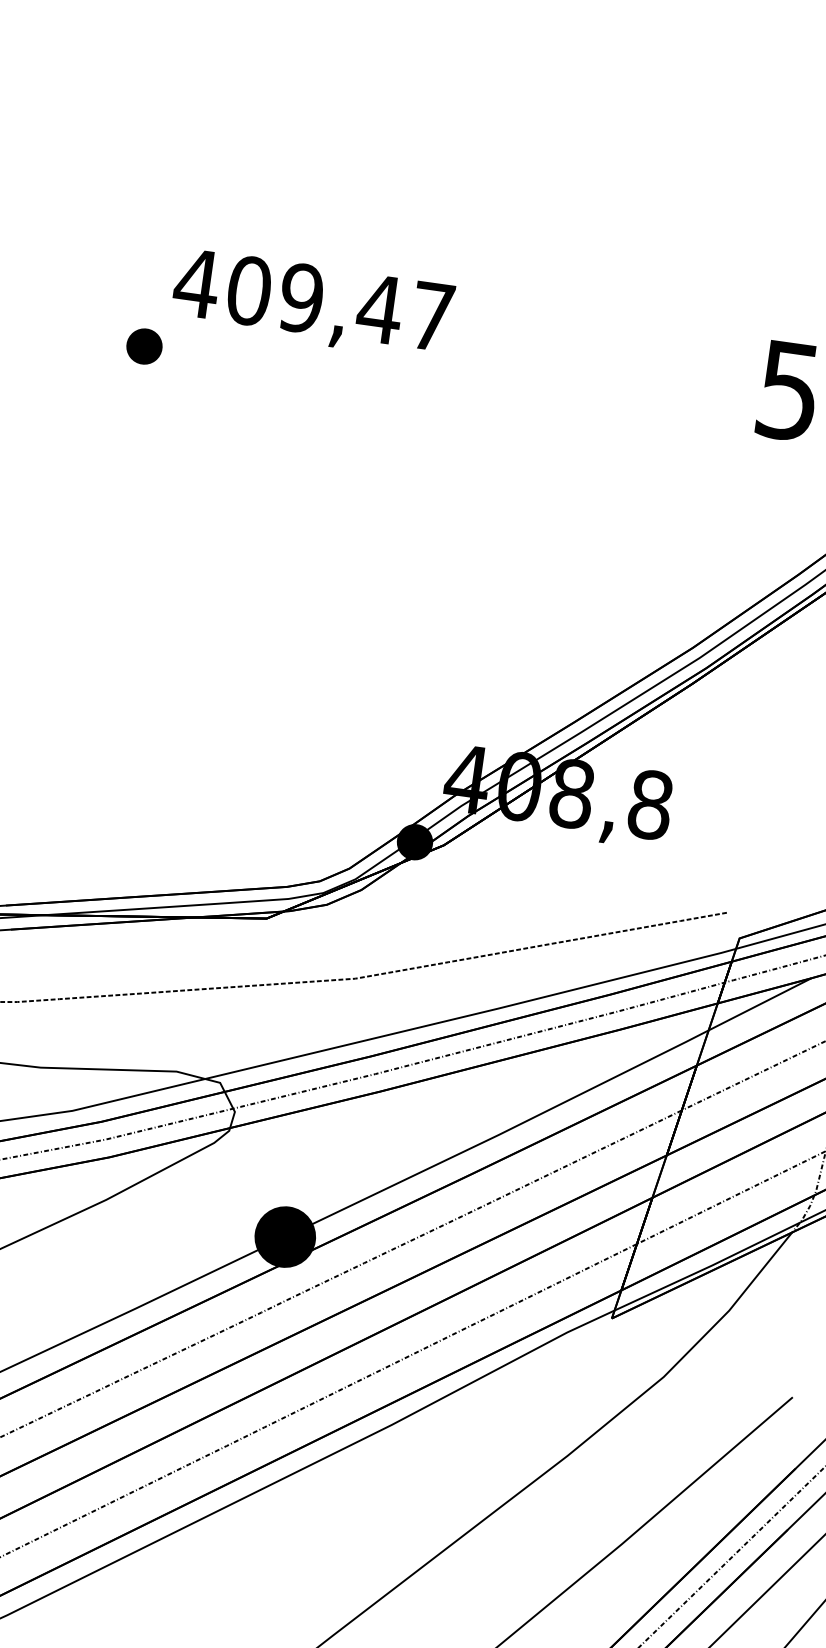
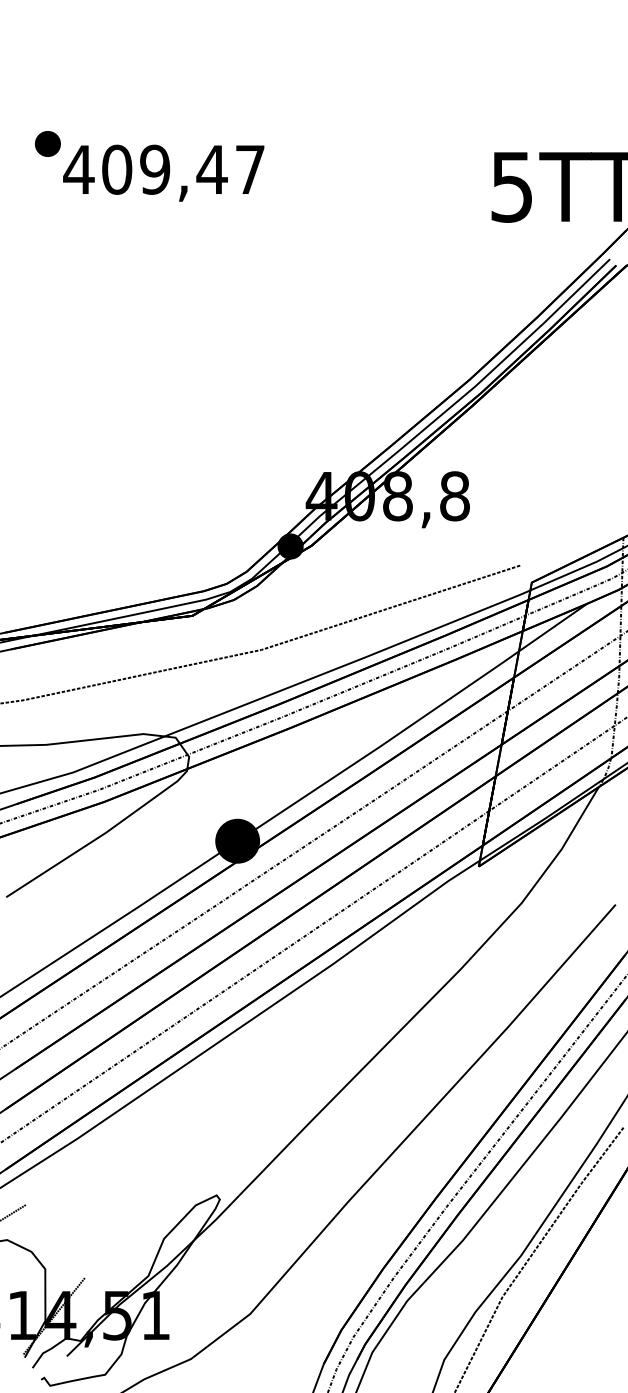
part: (143, 345) -> (47, 143), moved

